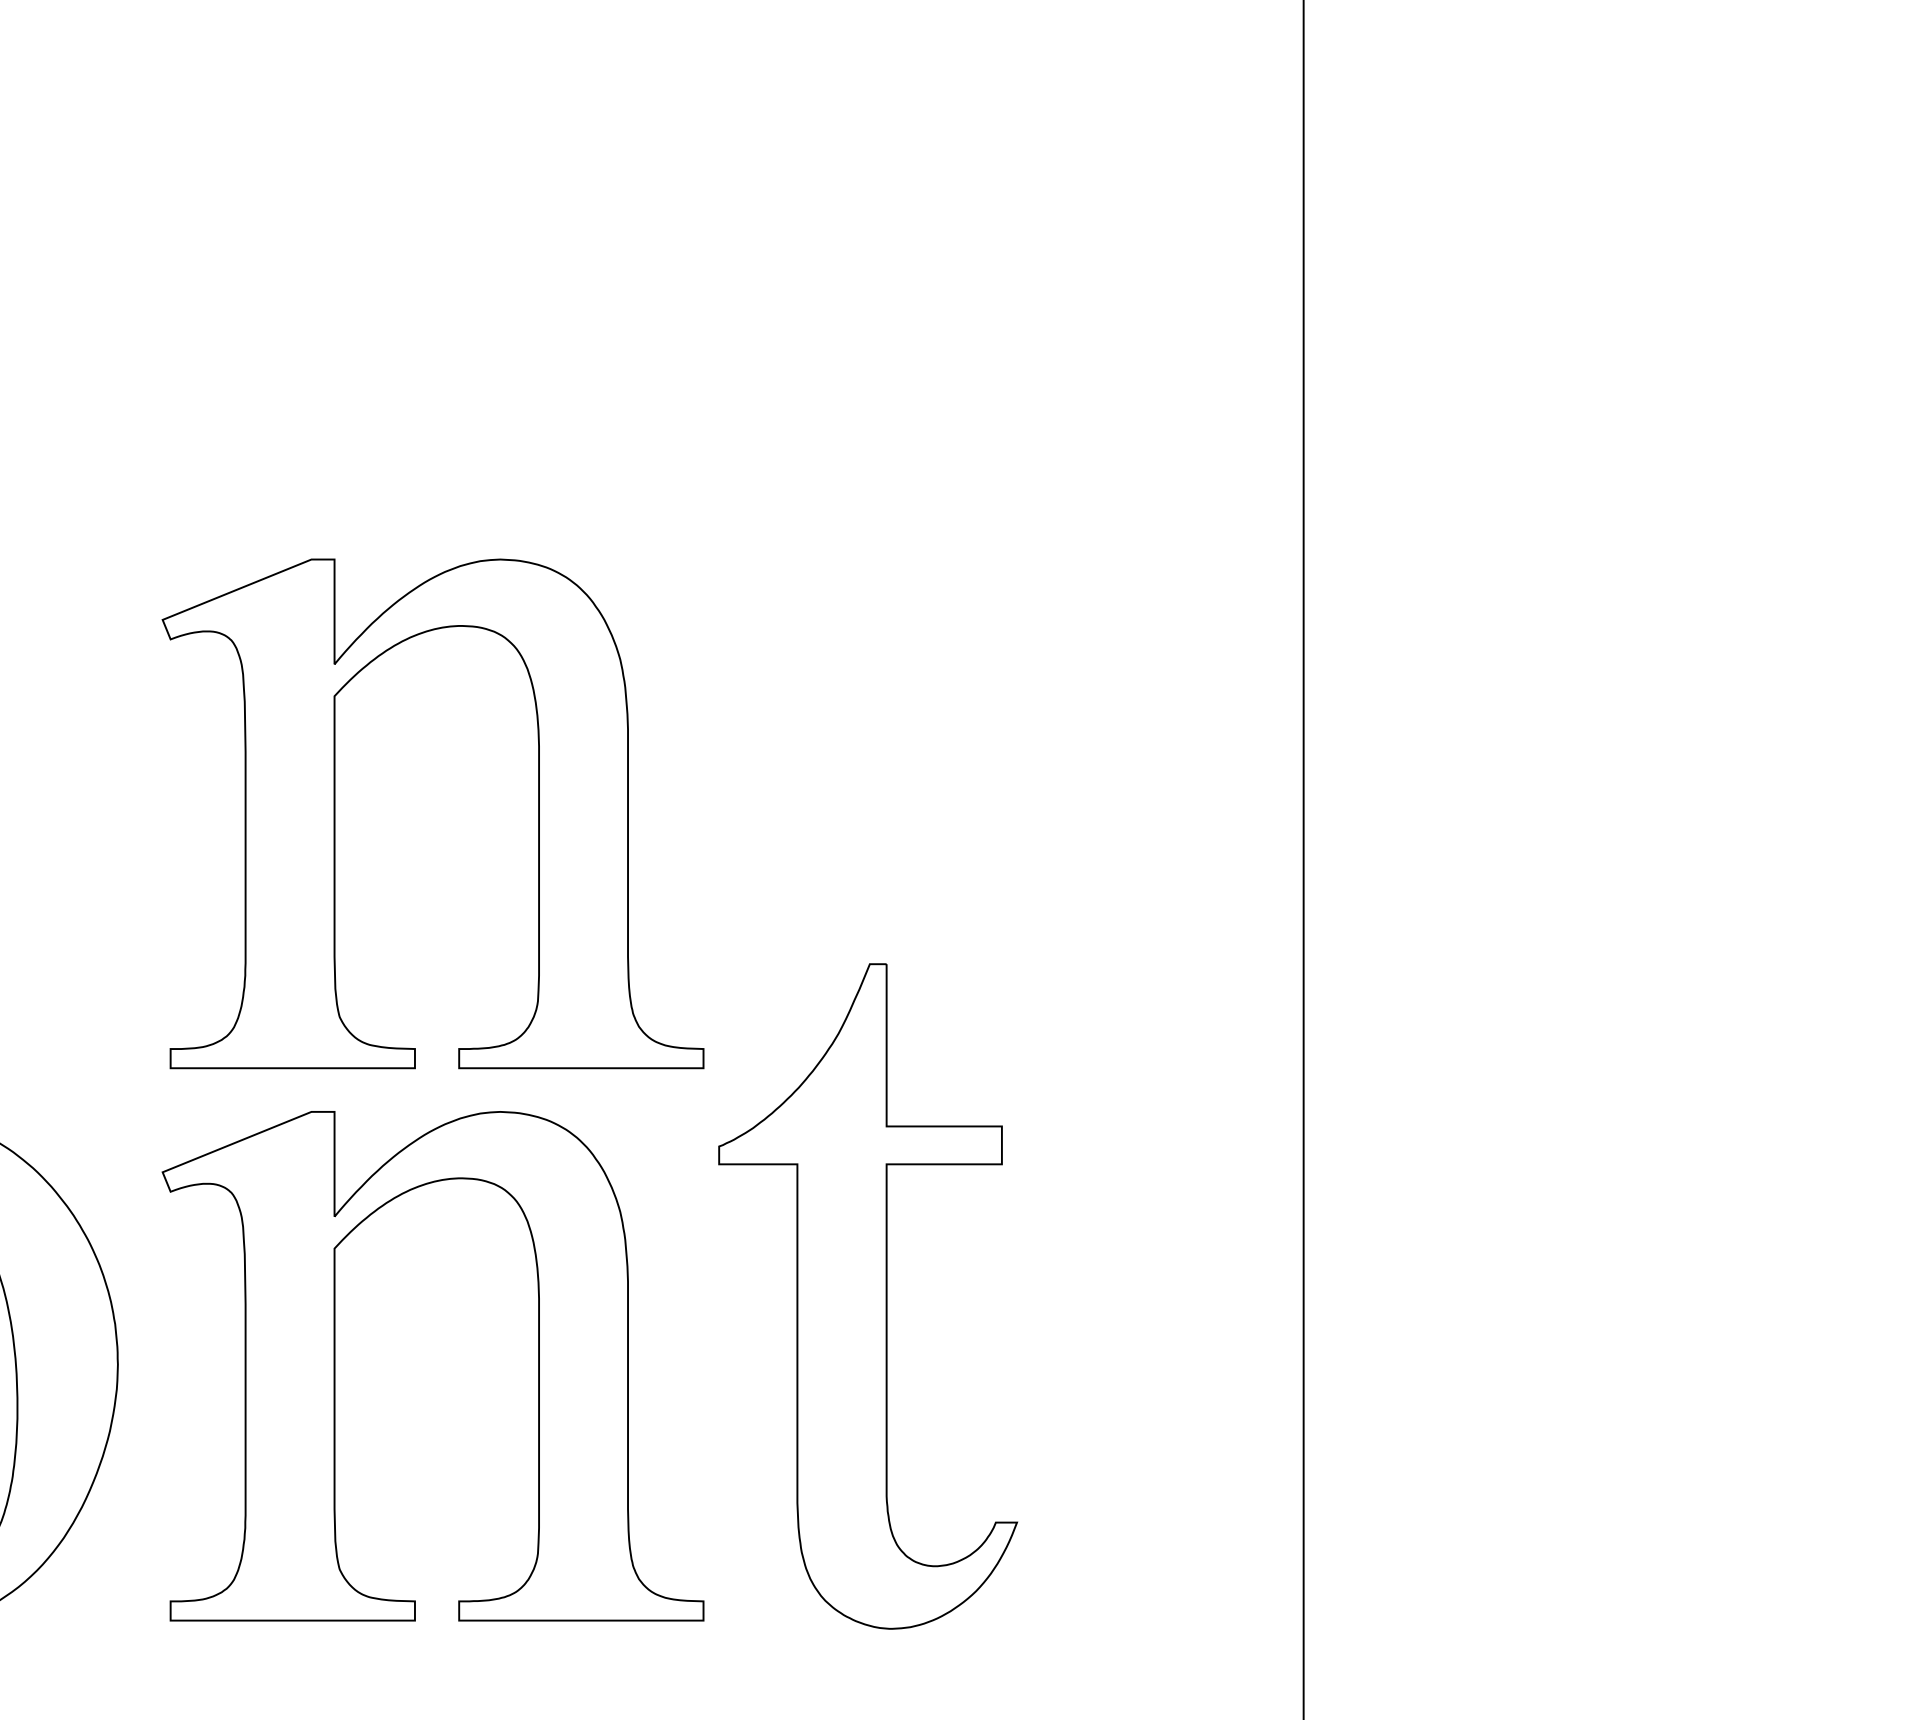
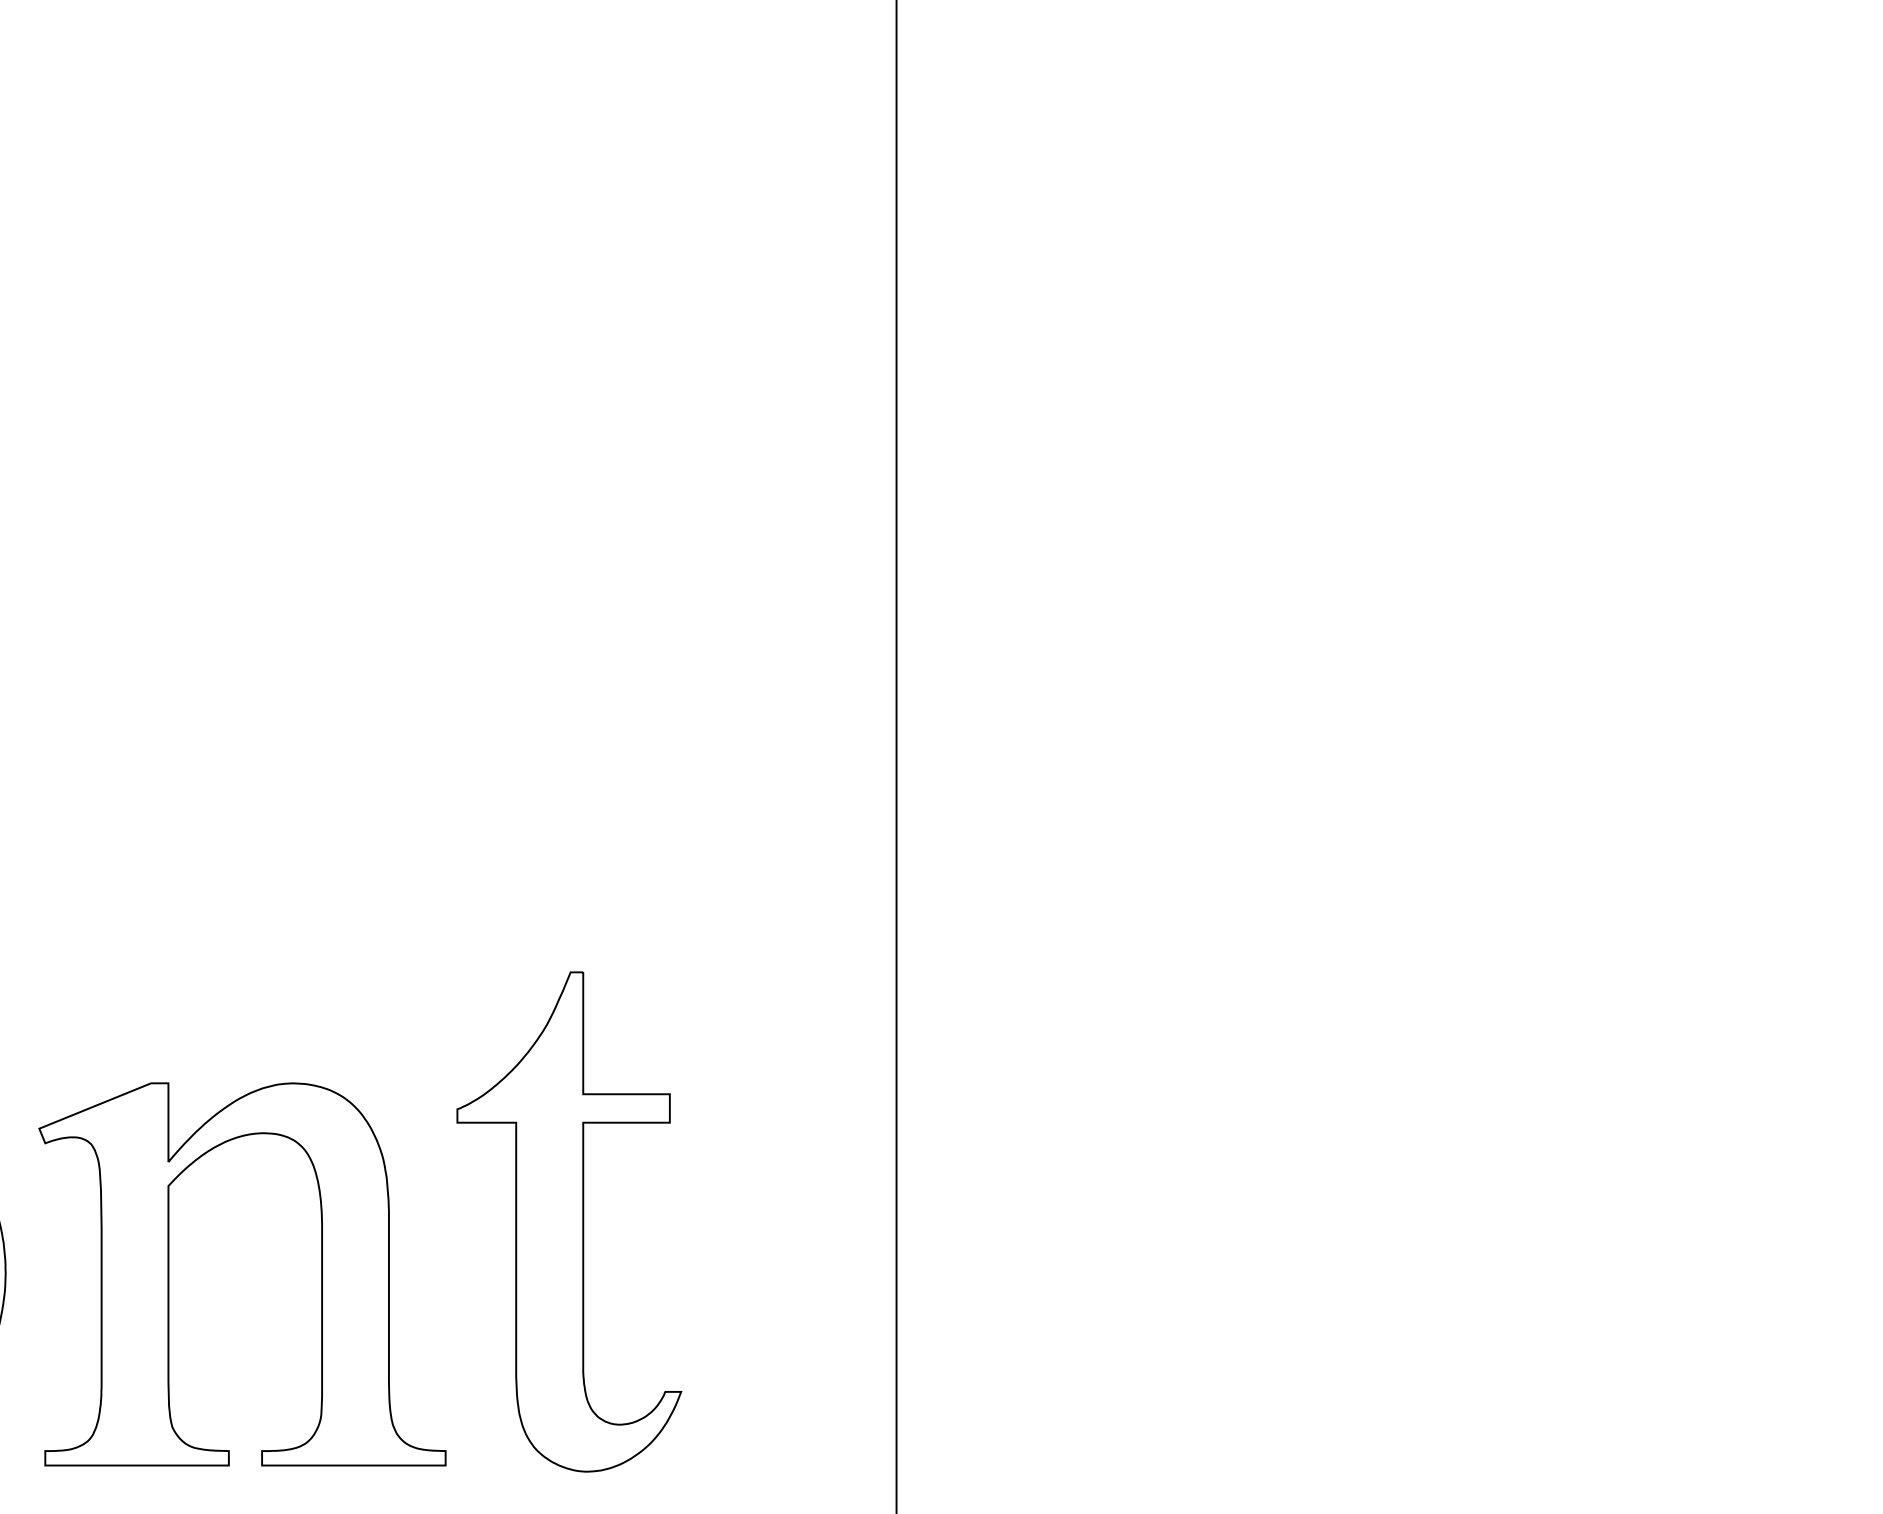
part: (335, 813) -> (169, 859), removed

